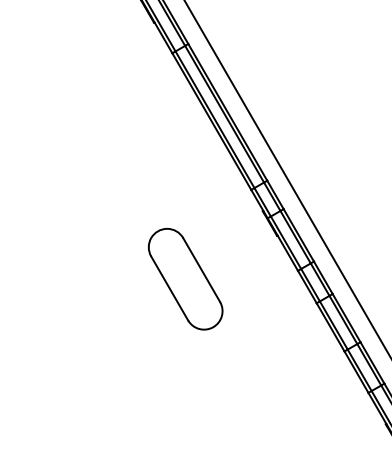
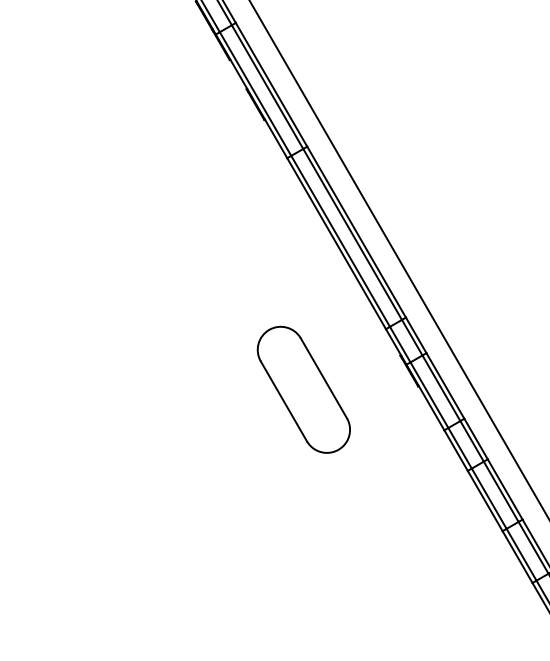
part: (185, 278) -> (303, 389), moved

